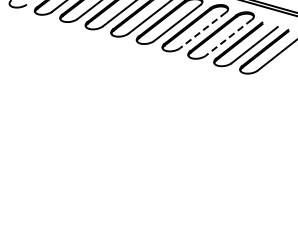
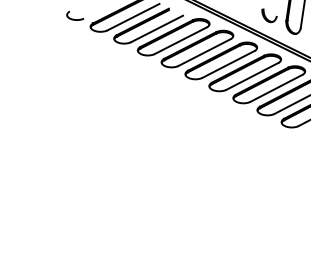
line: (203, 30) -> (252, 76), dashed -> solid
line: (228, 37) -> (276, 88), dashed -> solid

